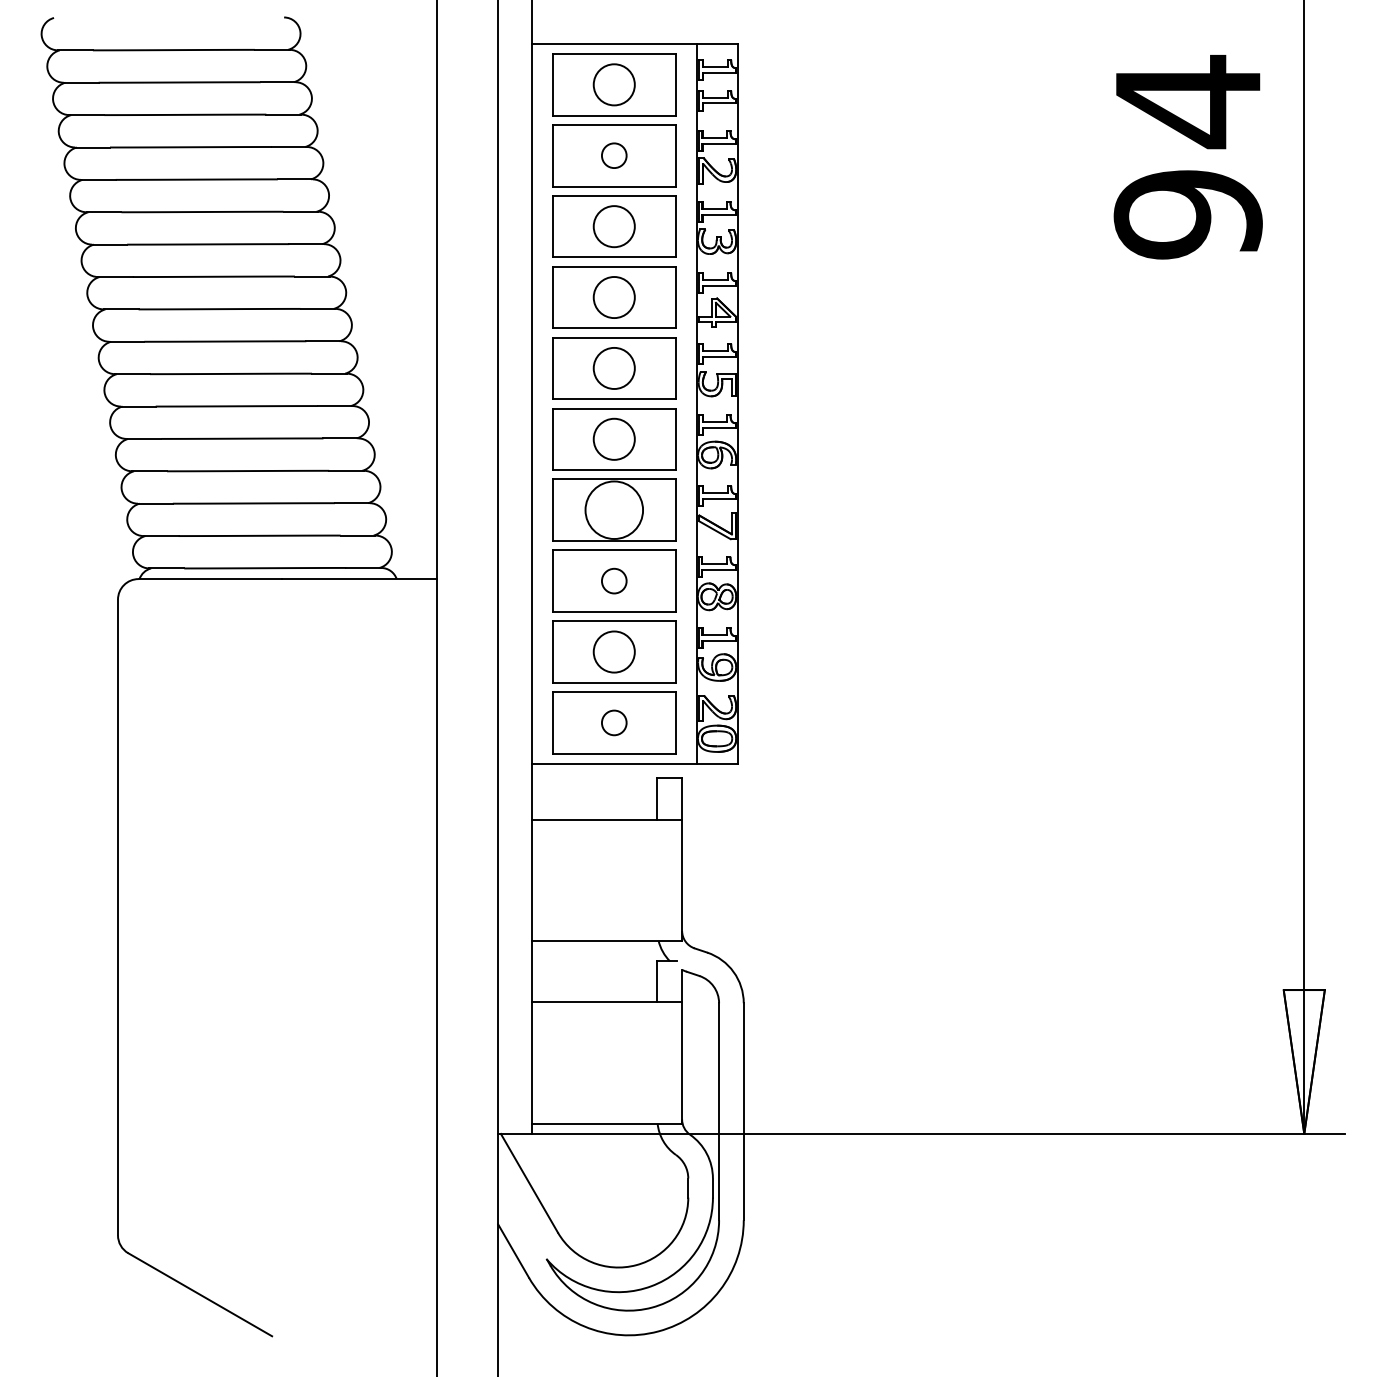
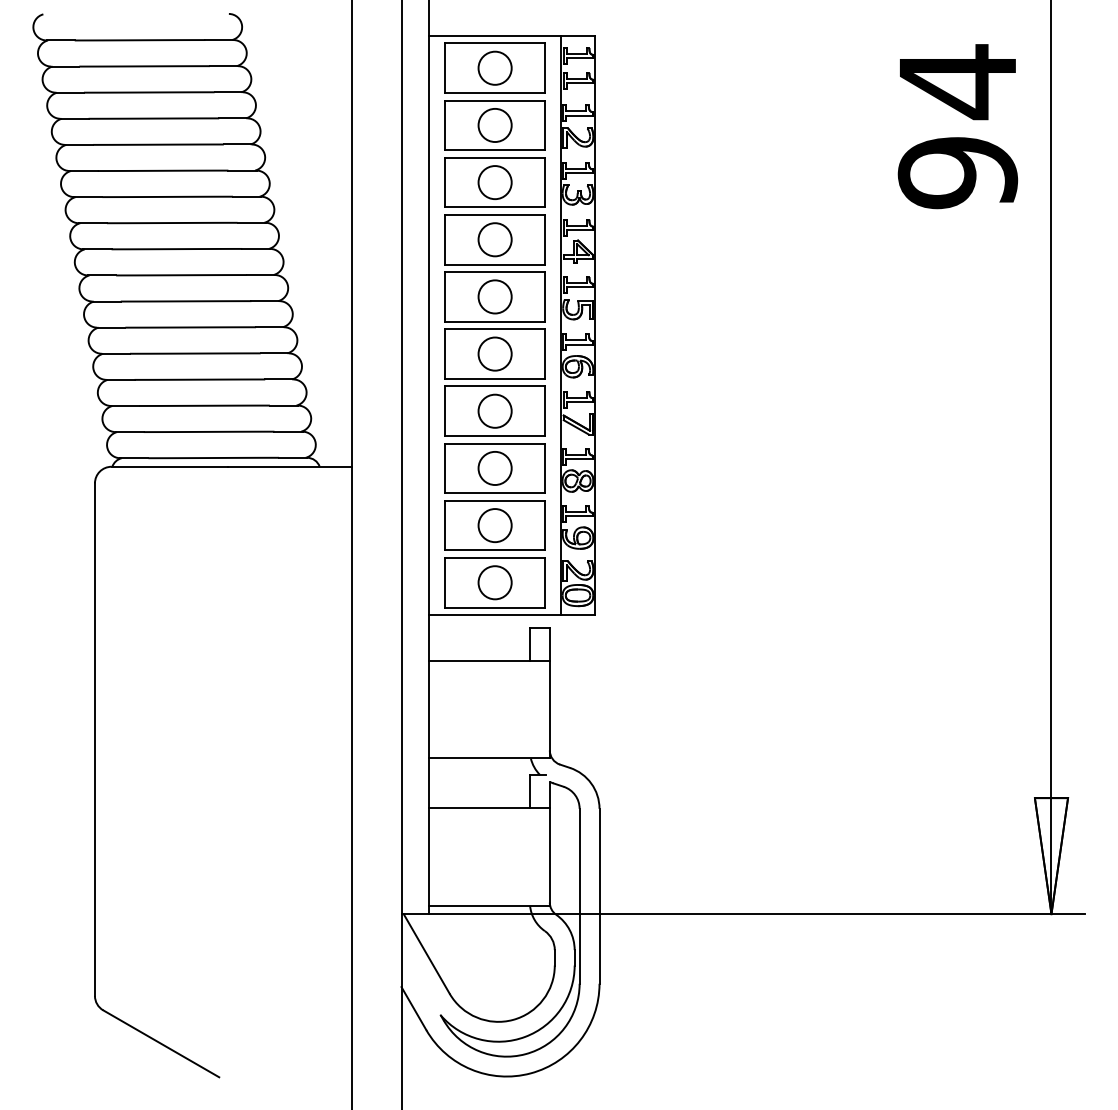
circle: (613, 155) -> (494, 125), size x1.67
circle: (613, 509) -> (494, 410), size x0.71
circle: (613, 580) -> (494, 467), size x1.67
circle: (613, 722) -> (494, 582), size x1.67

